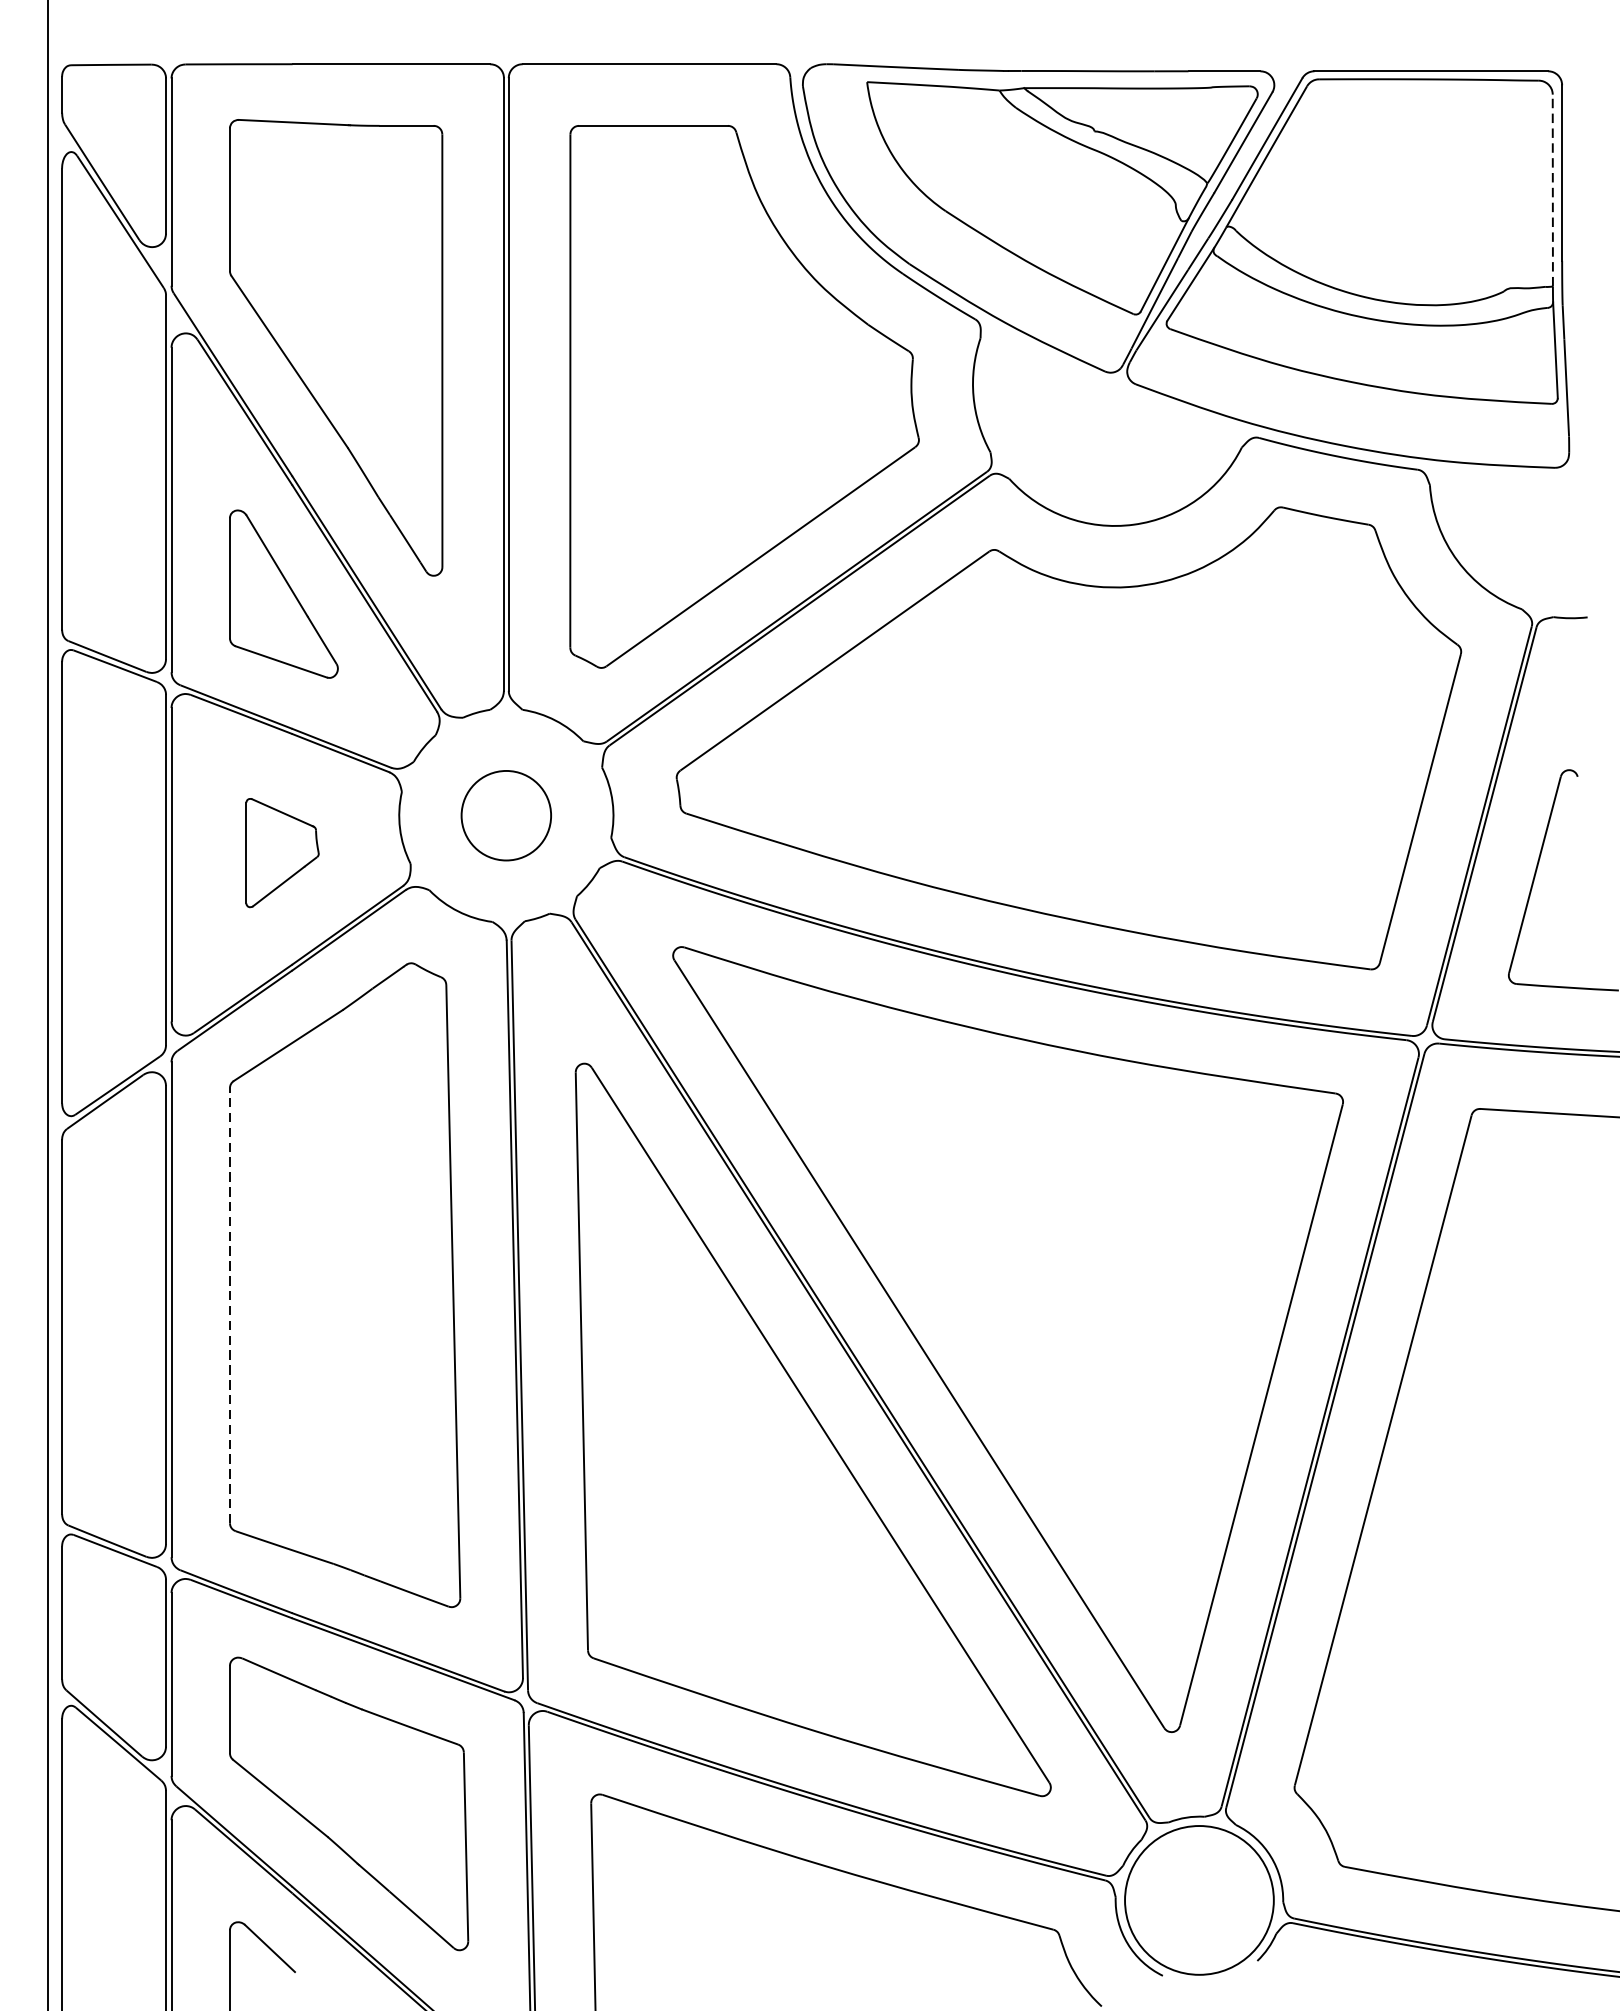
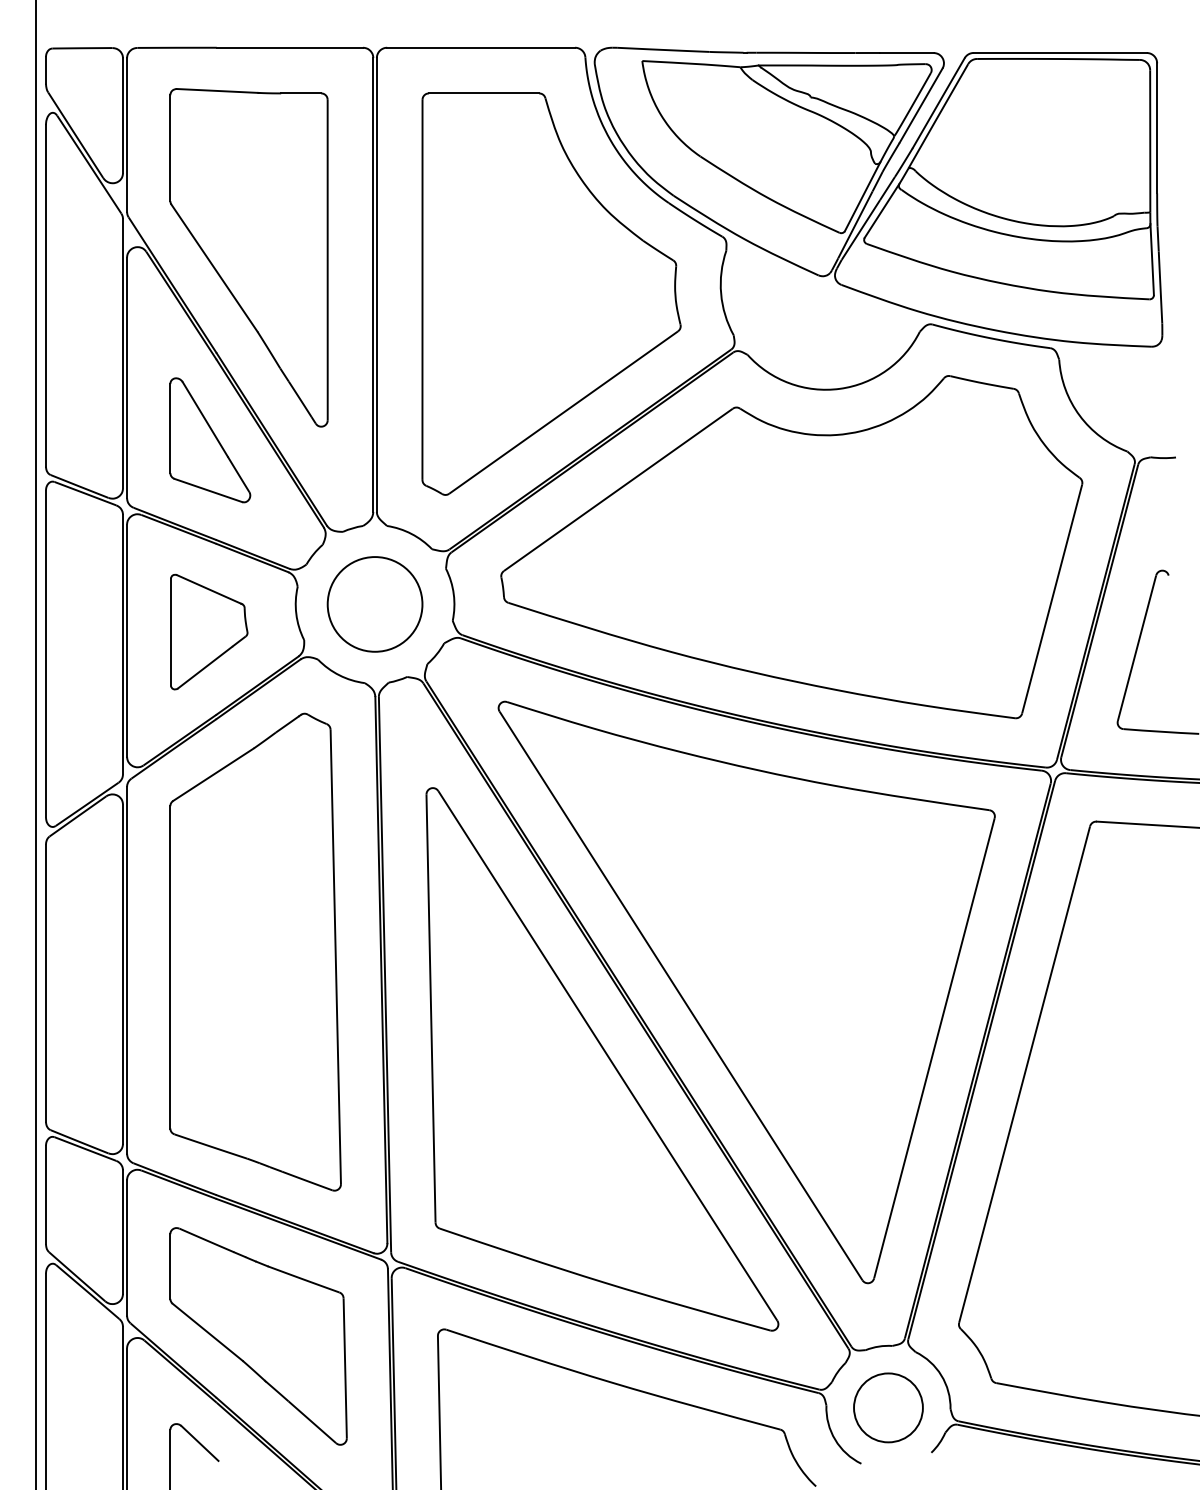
line: (1553, 189) -> (1150, 140), dashed -> solid
circle: (505, 815) -> (374, 604), size x1.43
part: (282, 852) -> (209, 631), size x1.43
line: (230, 1304) -> (170, 966), dashed -> solid
circle: (1199, 1899) -> (888, 1407), size x0.62

